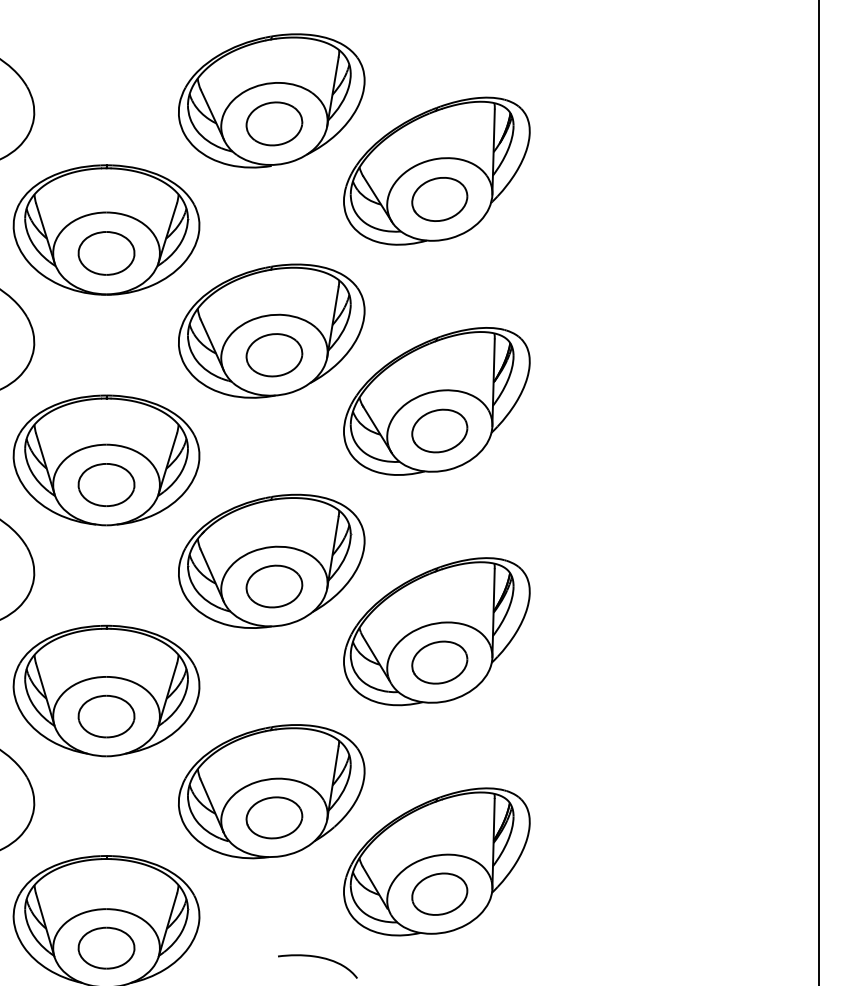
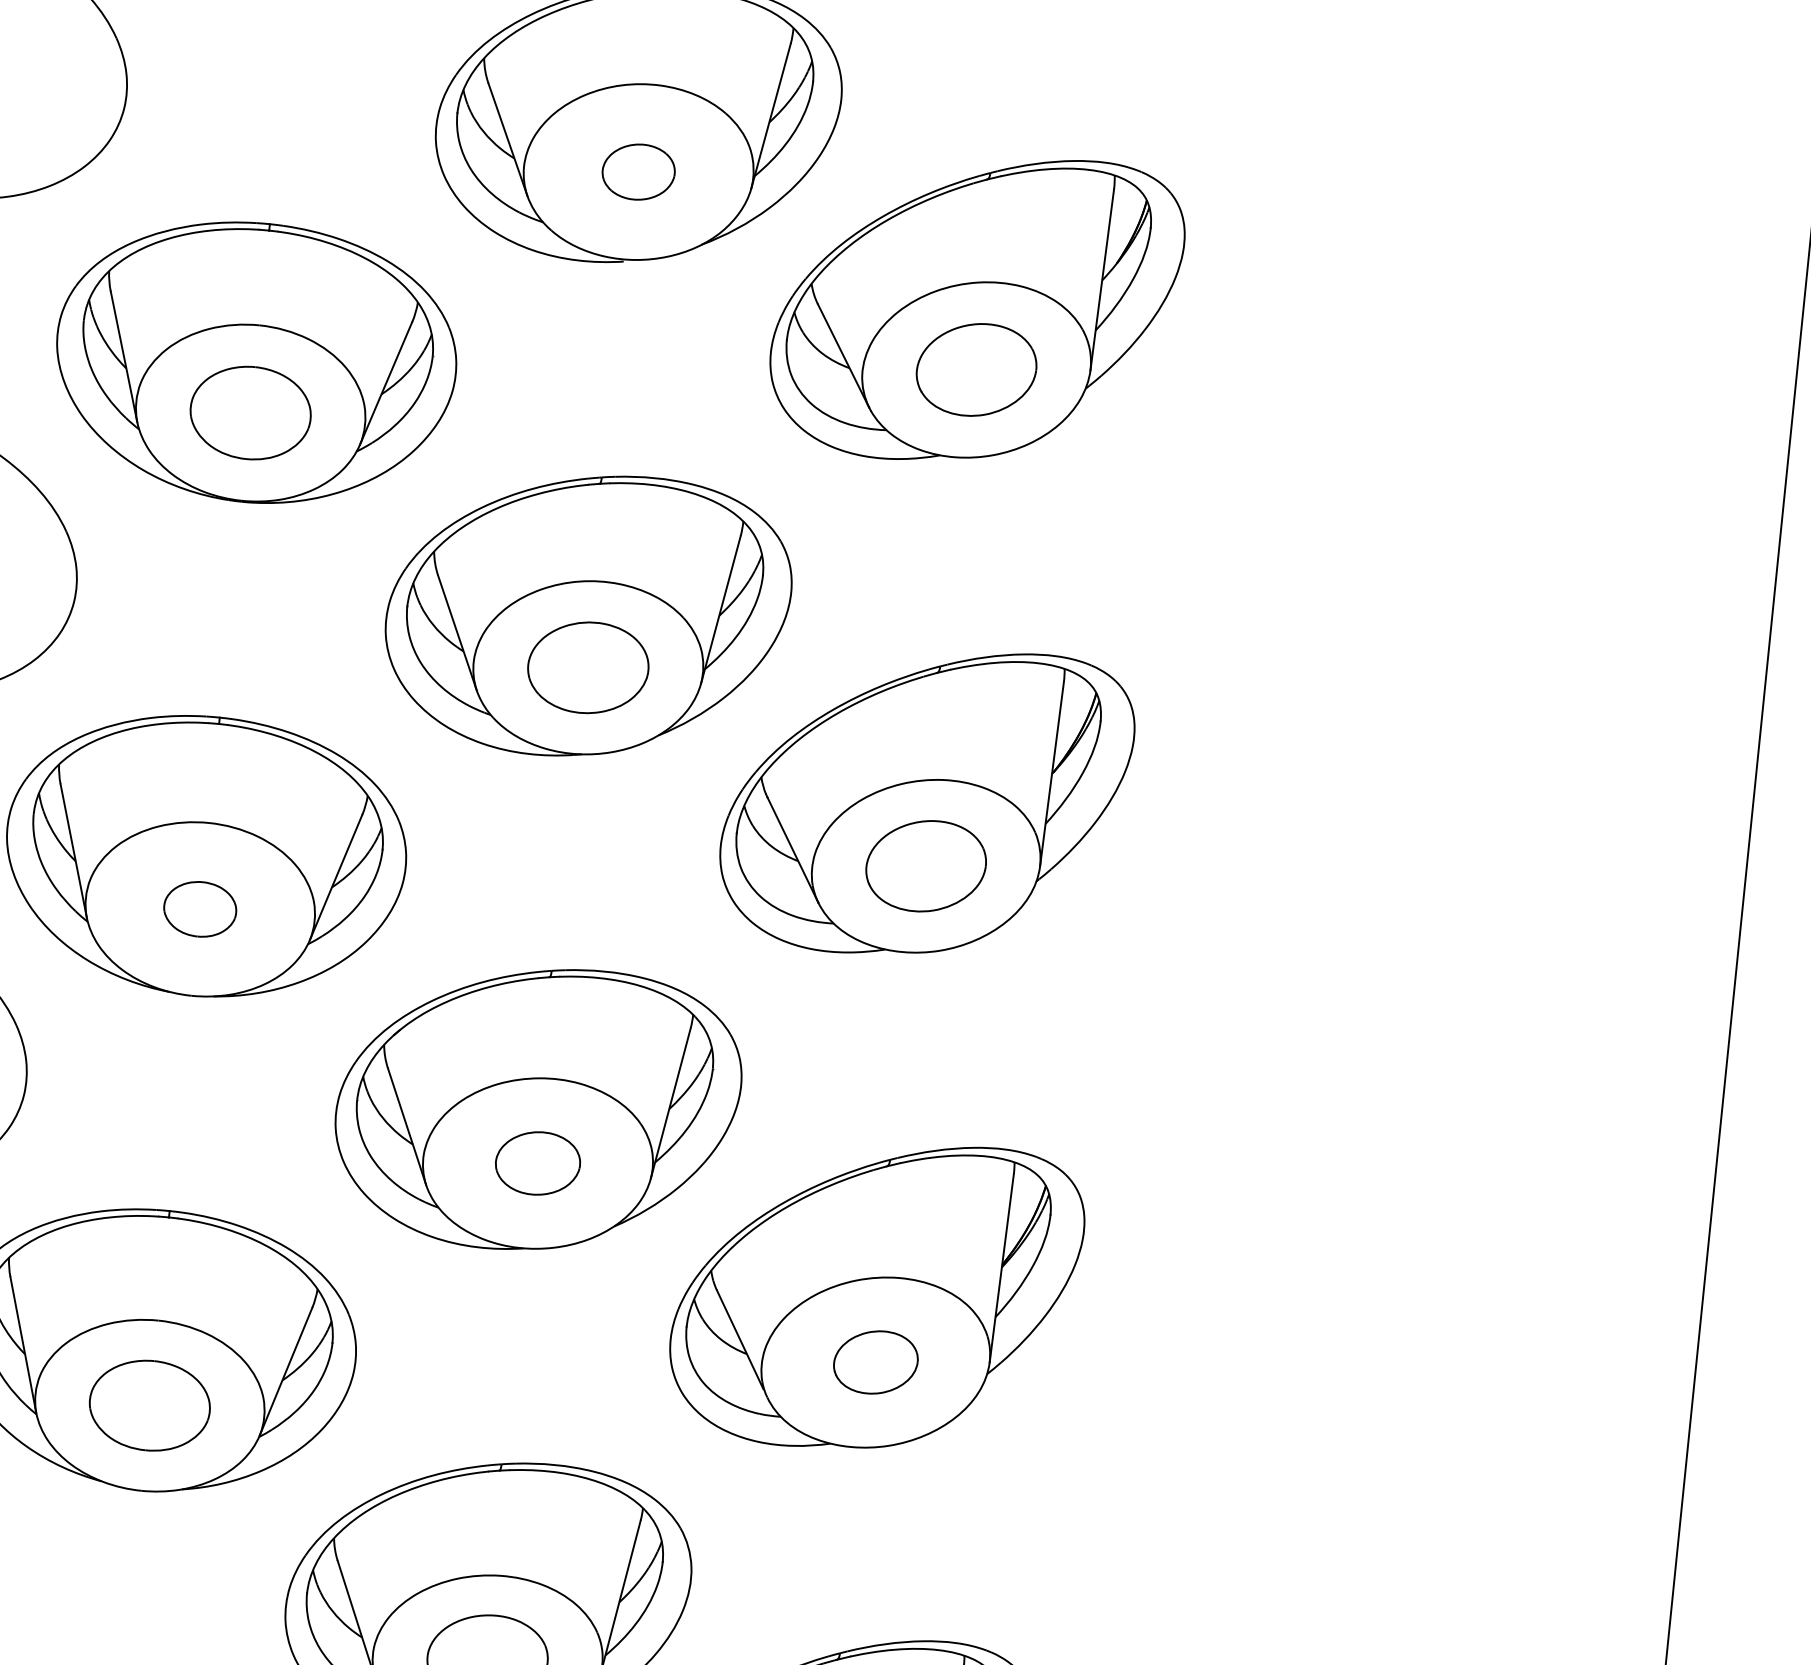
part: (274, 123) -> (638, 171), size x0.6
part: (106, 484) -> (200, 908), size x0.6
part: (274, 586) -> (538, 1163), size x0.7
part: (439, 662) -> (875, 1362), size x0.7

